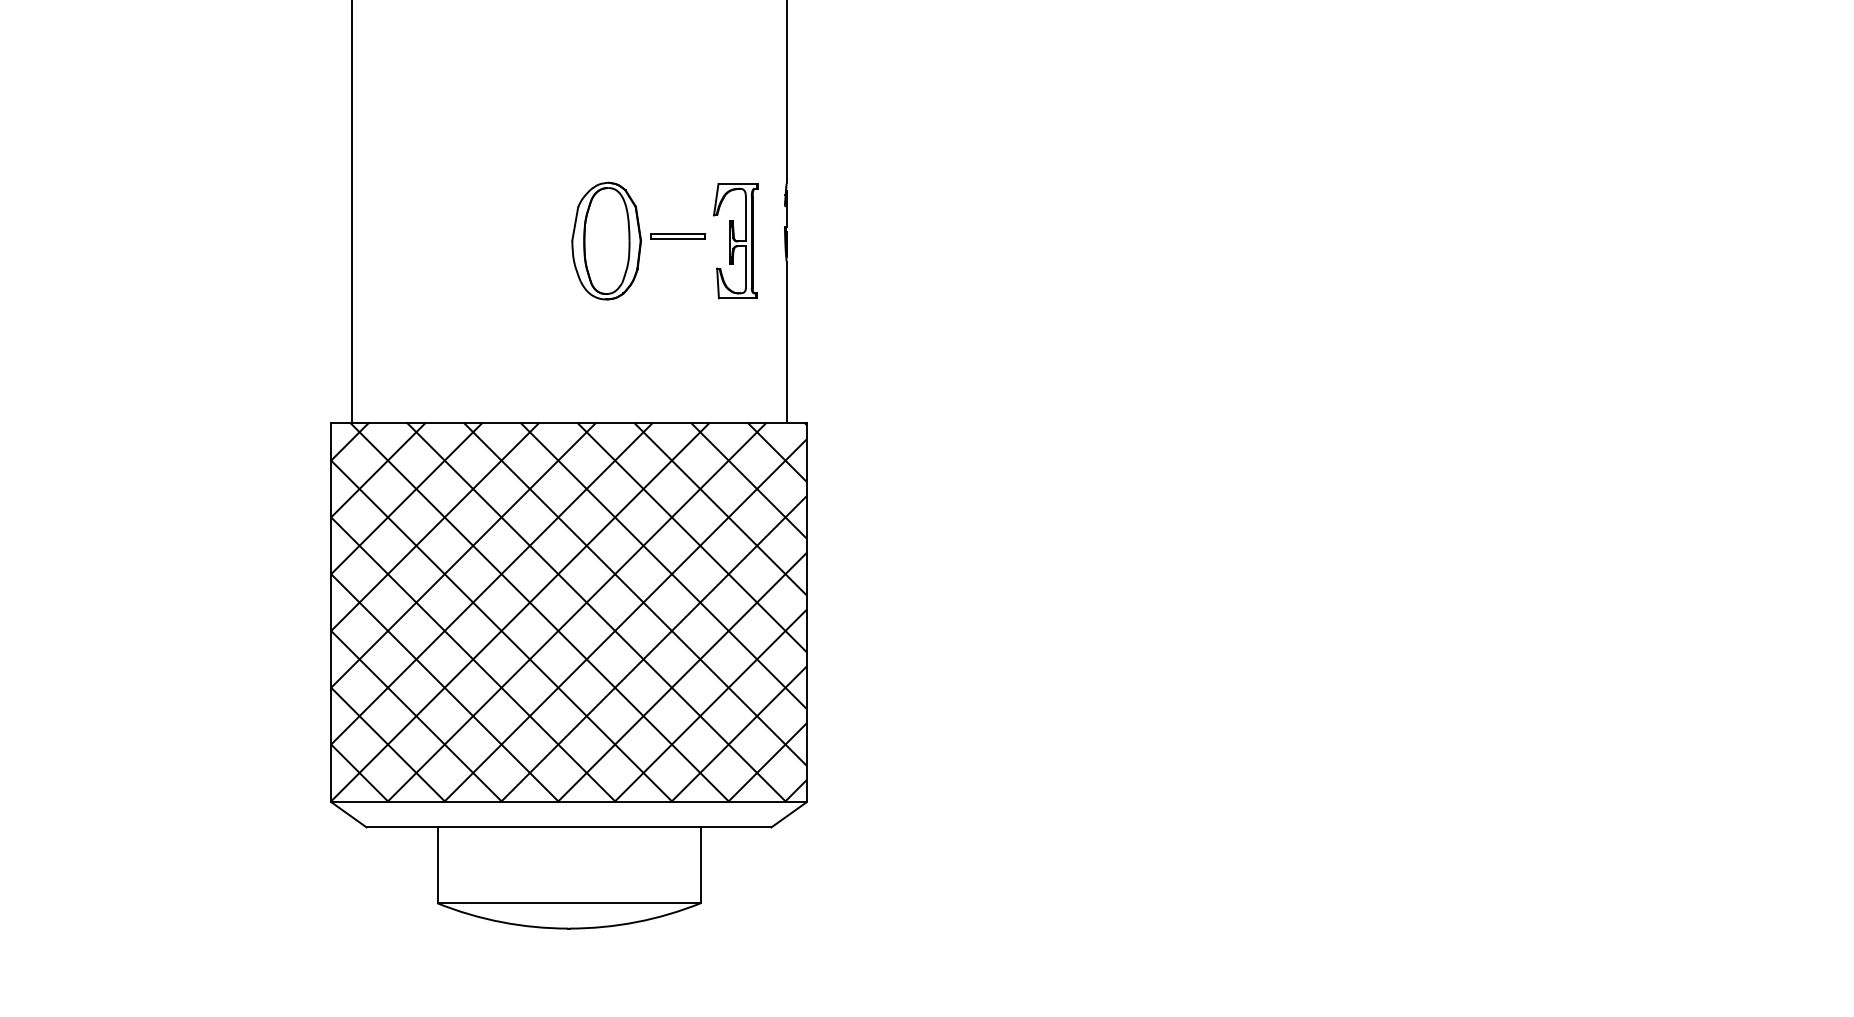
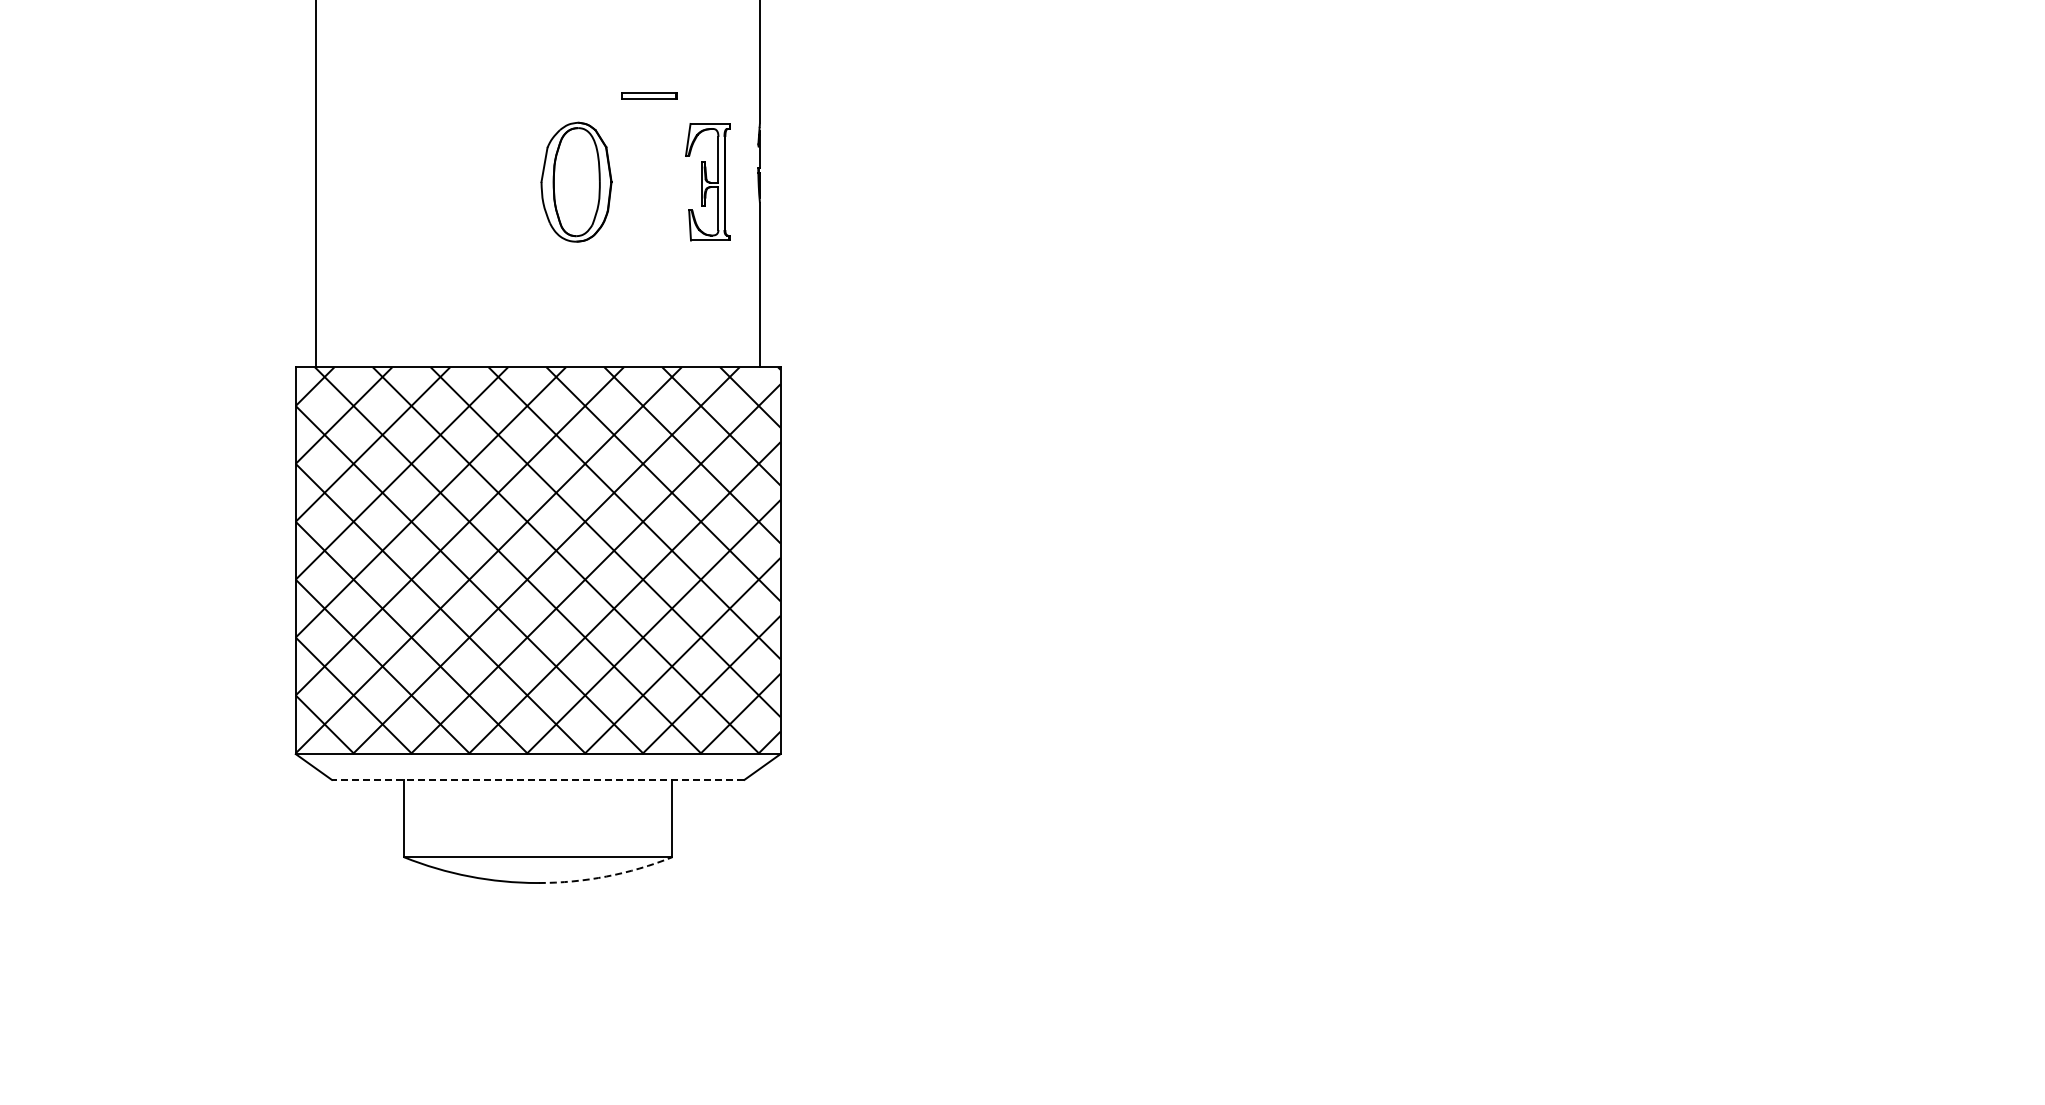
part: (678, 236) -> (649, 95), moved
line: (568, 827) -> (537, 779), solid -> dashed
arc: (636, 922) -> (606, 876), solid -> dashed

